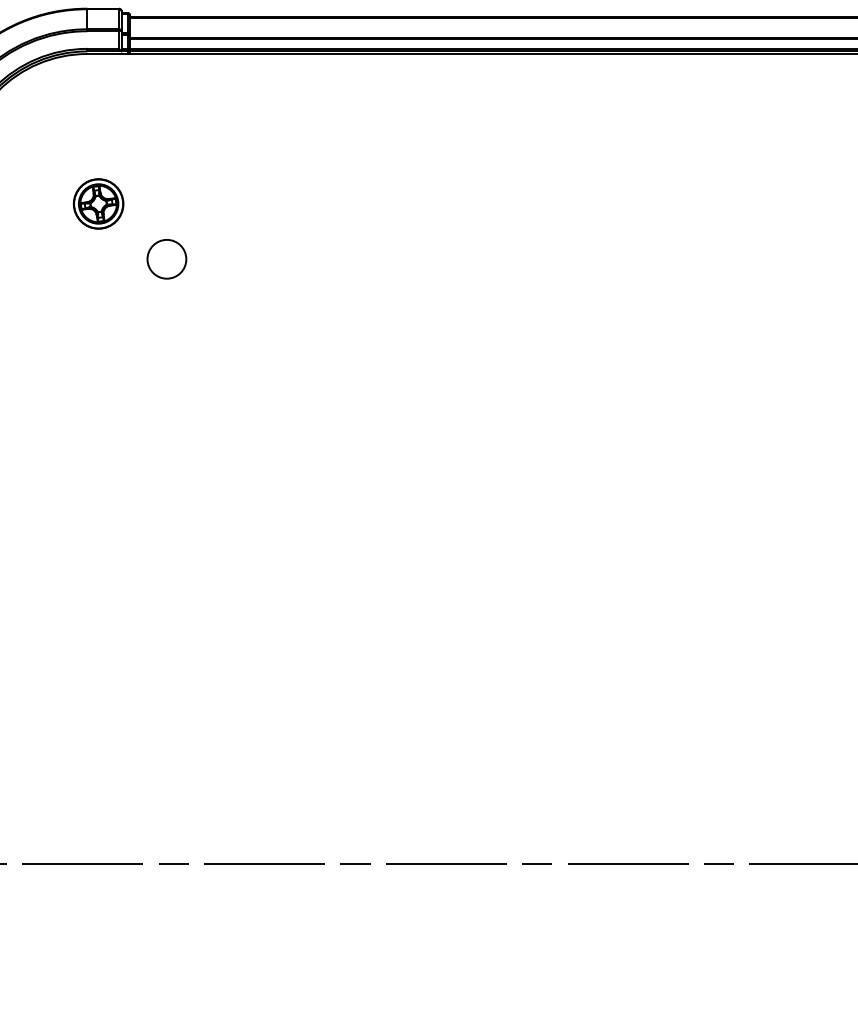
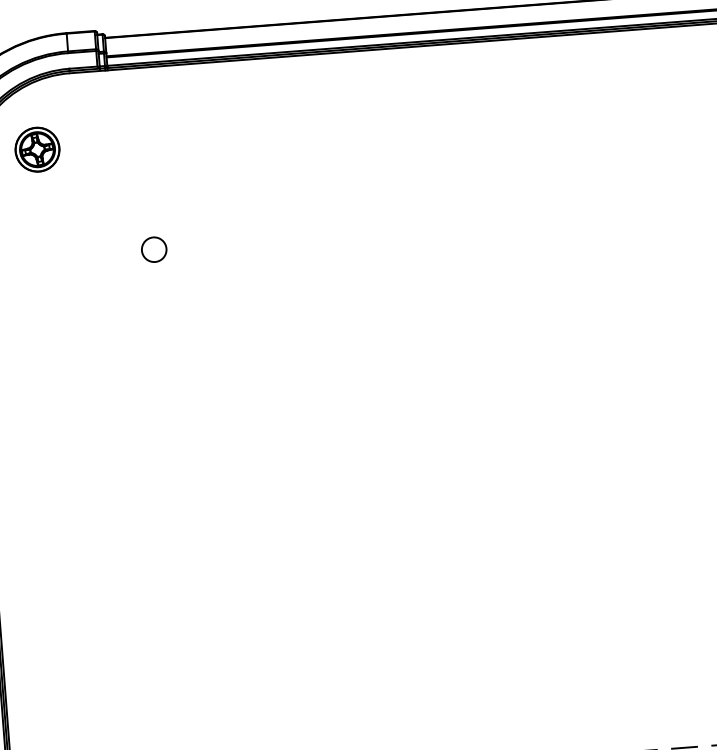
part: (98, 203) -> (37, 149), moved
circle: (166, 259) -> (153, 249), size x0.71

